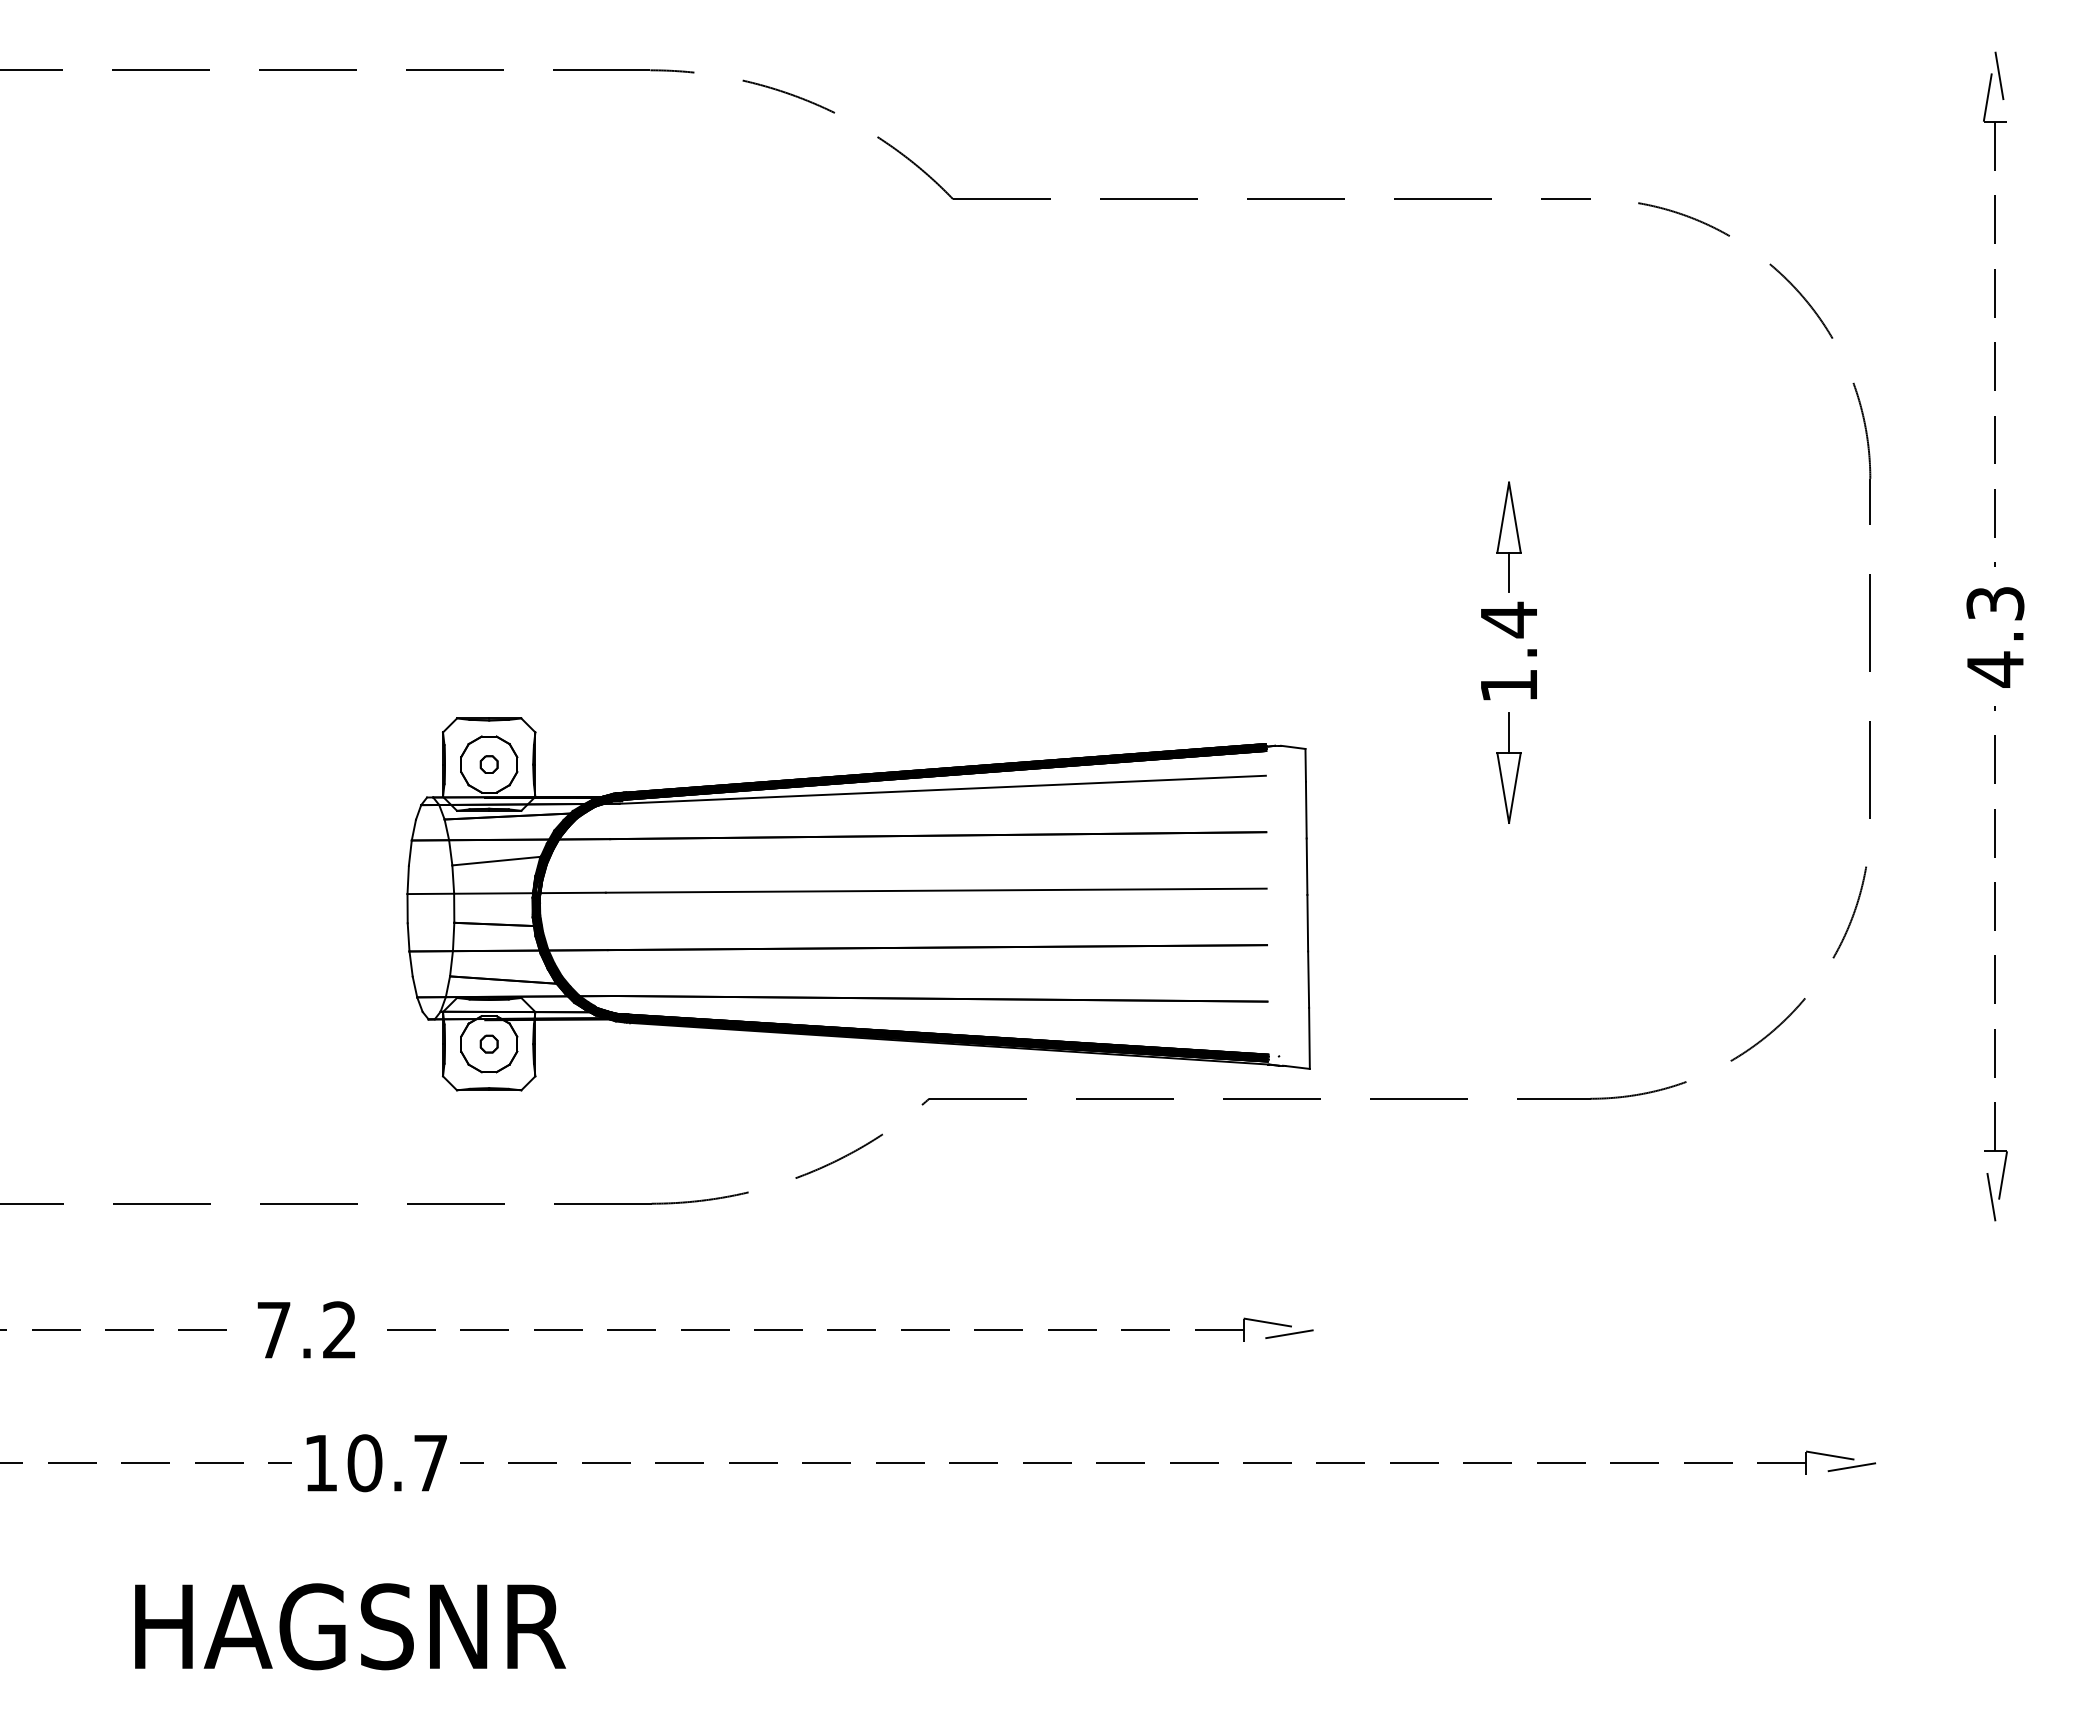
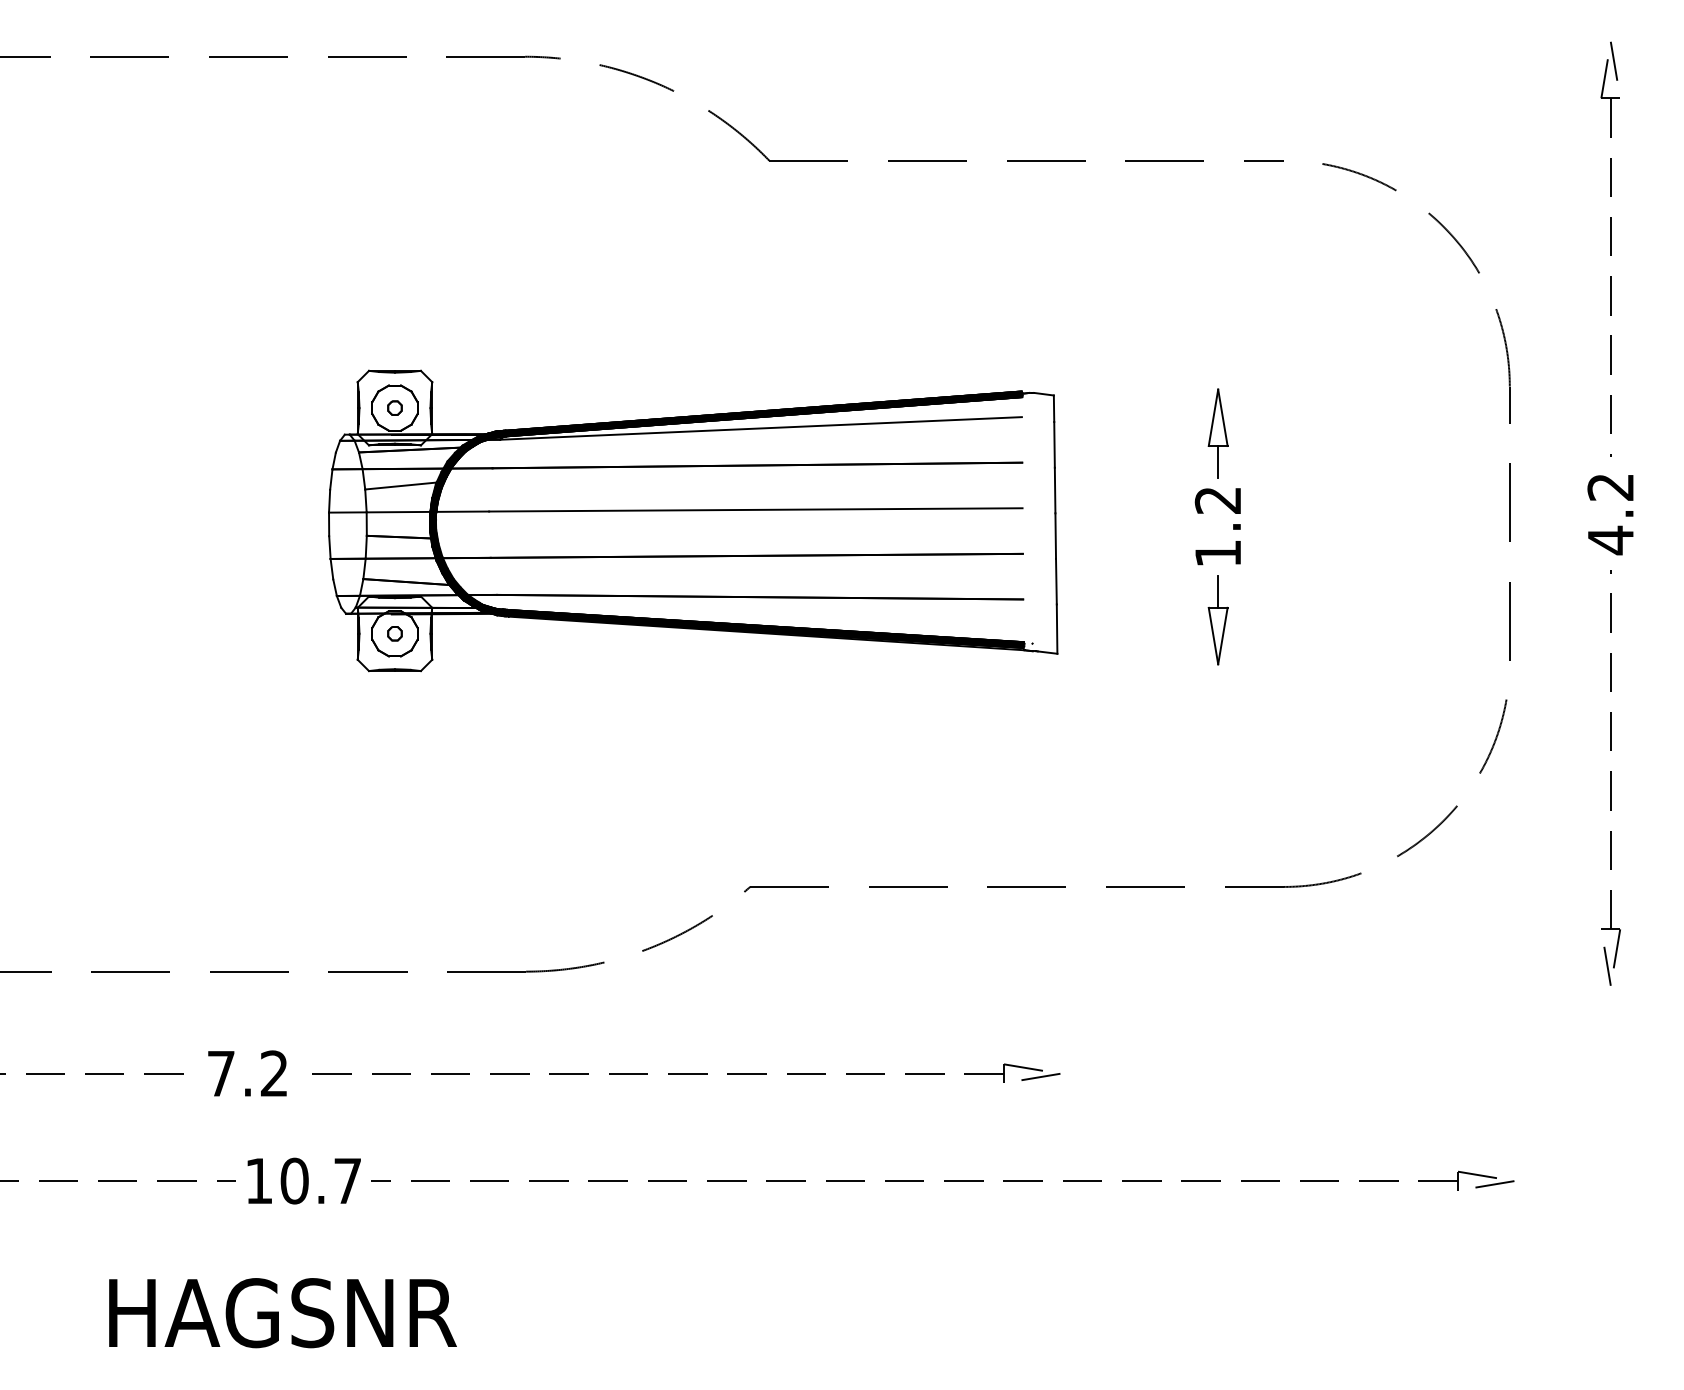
text: (1995, 603) -> (1610, 487), 4.3 -> 4.2
text: (1508, 619) -> (1217, 500), 1.4 -> 1.2
part: (858, 904) -> (693, 521), moved

